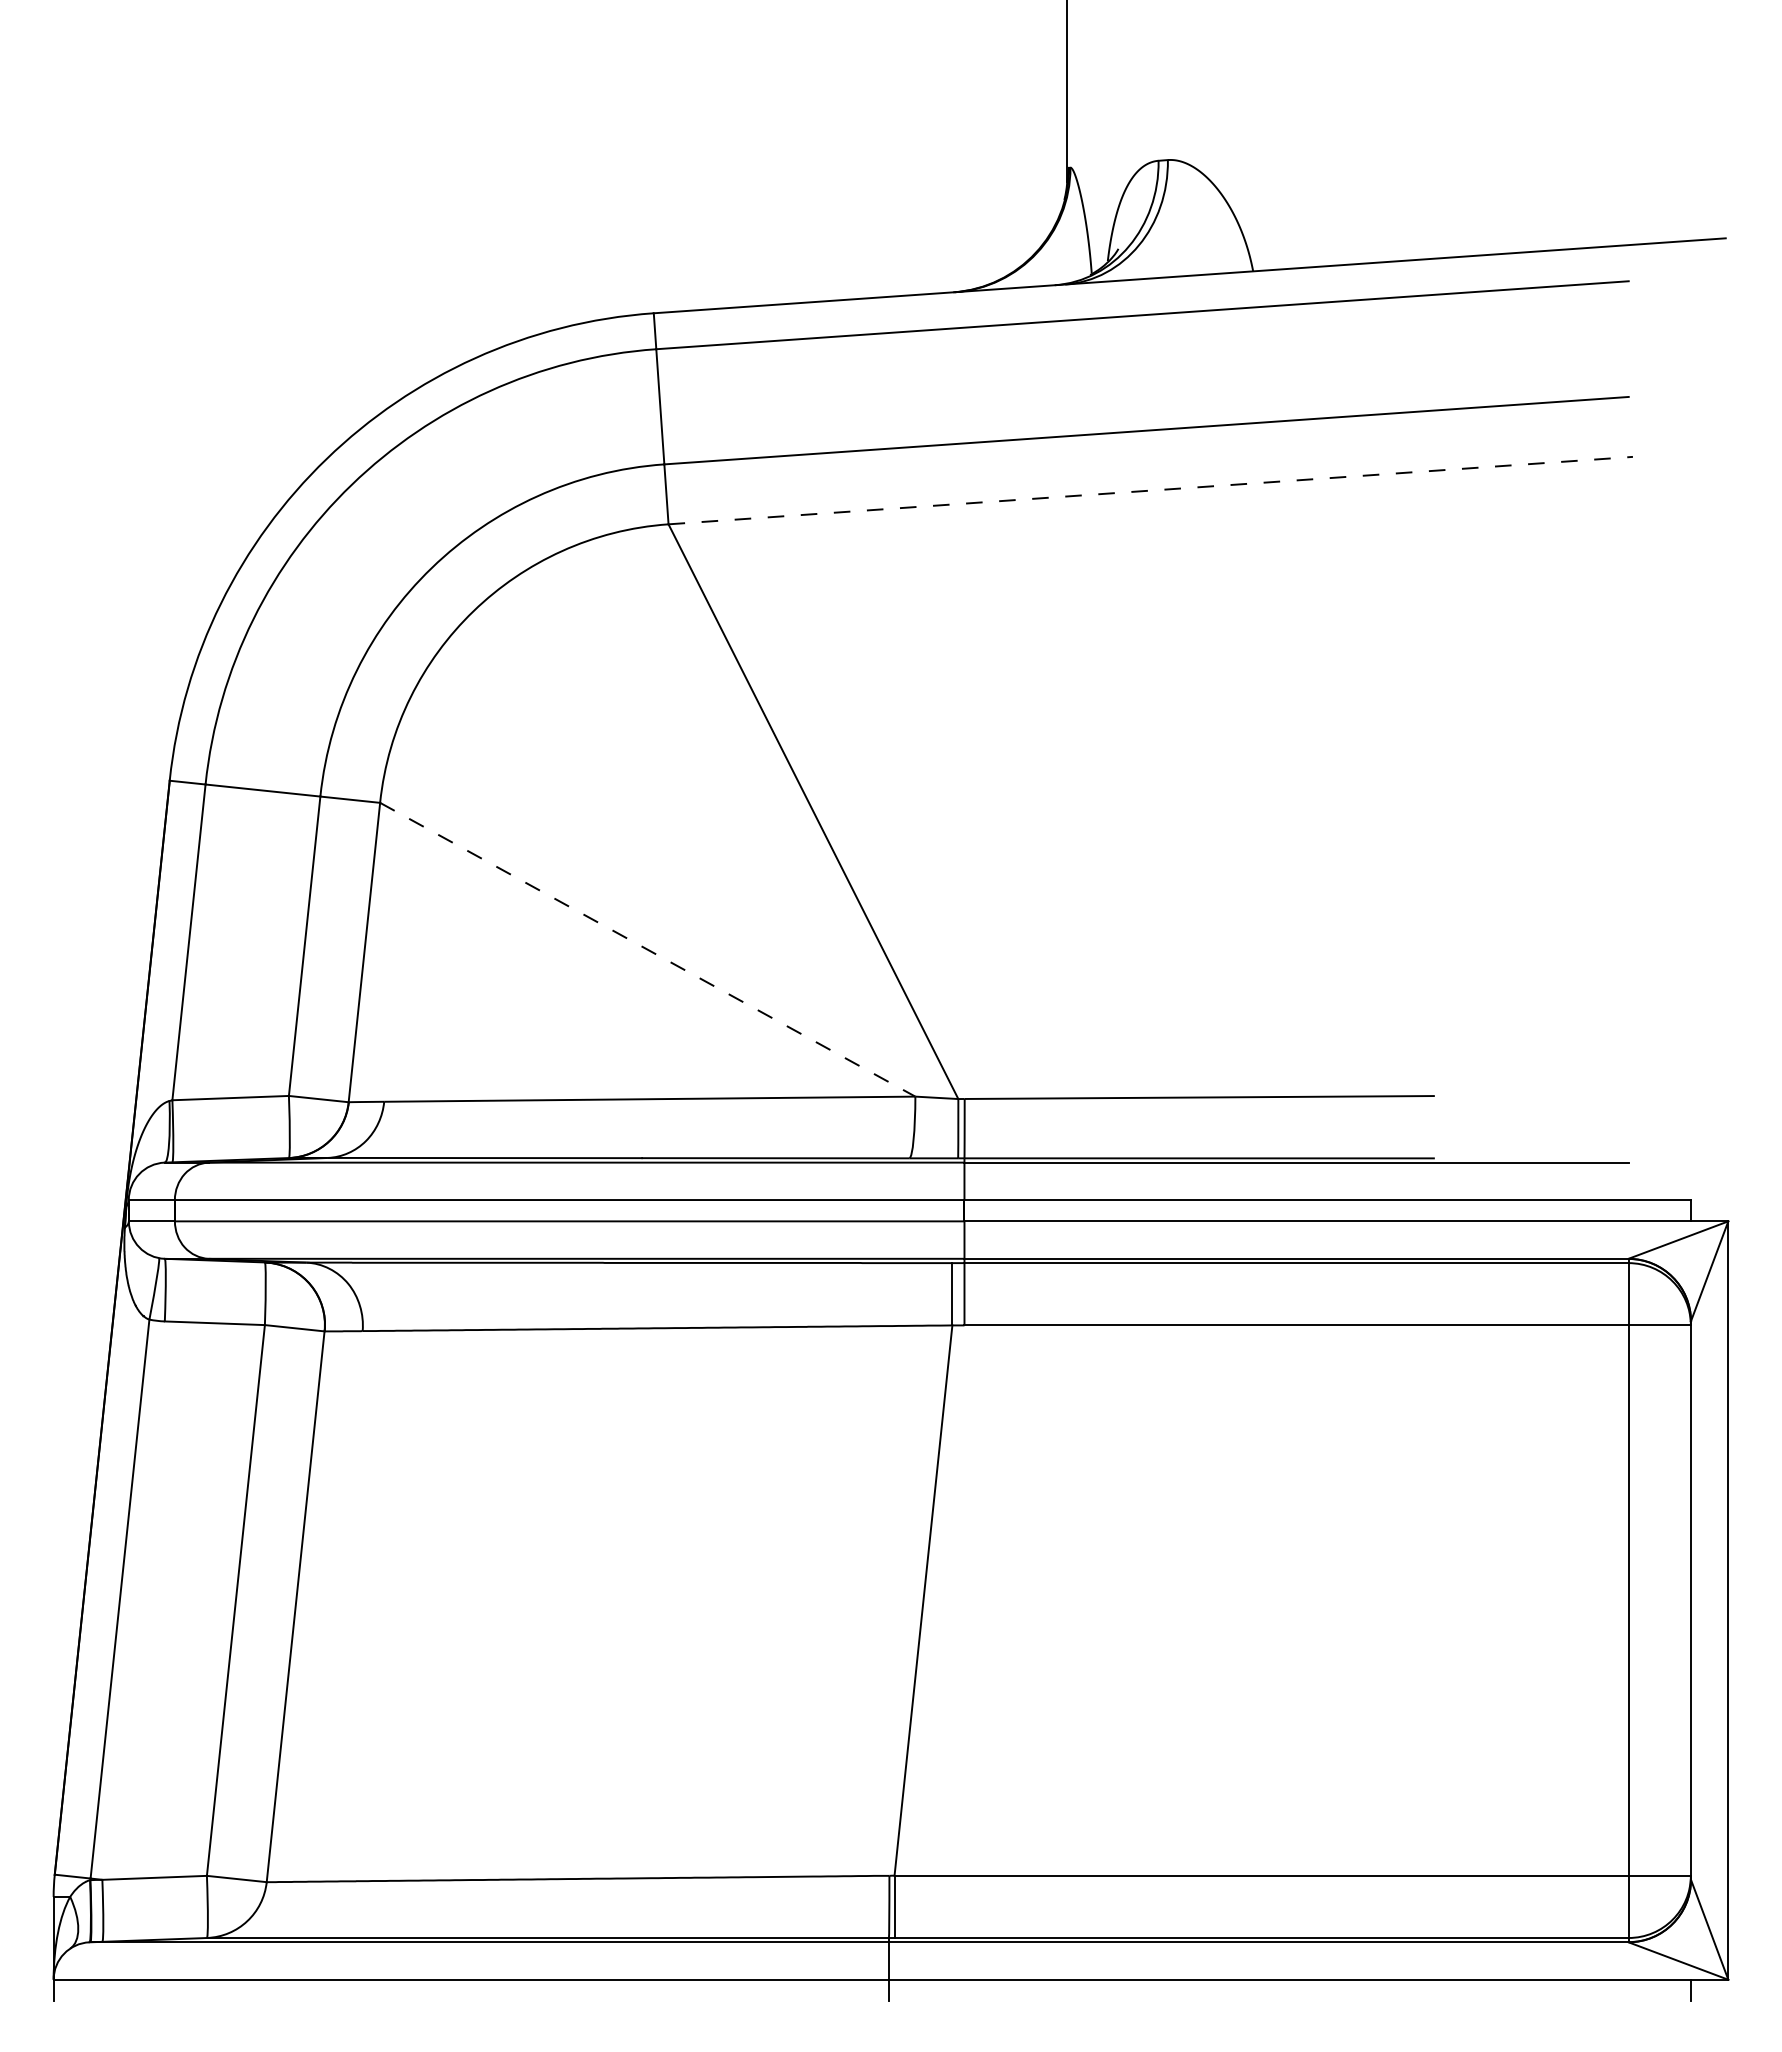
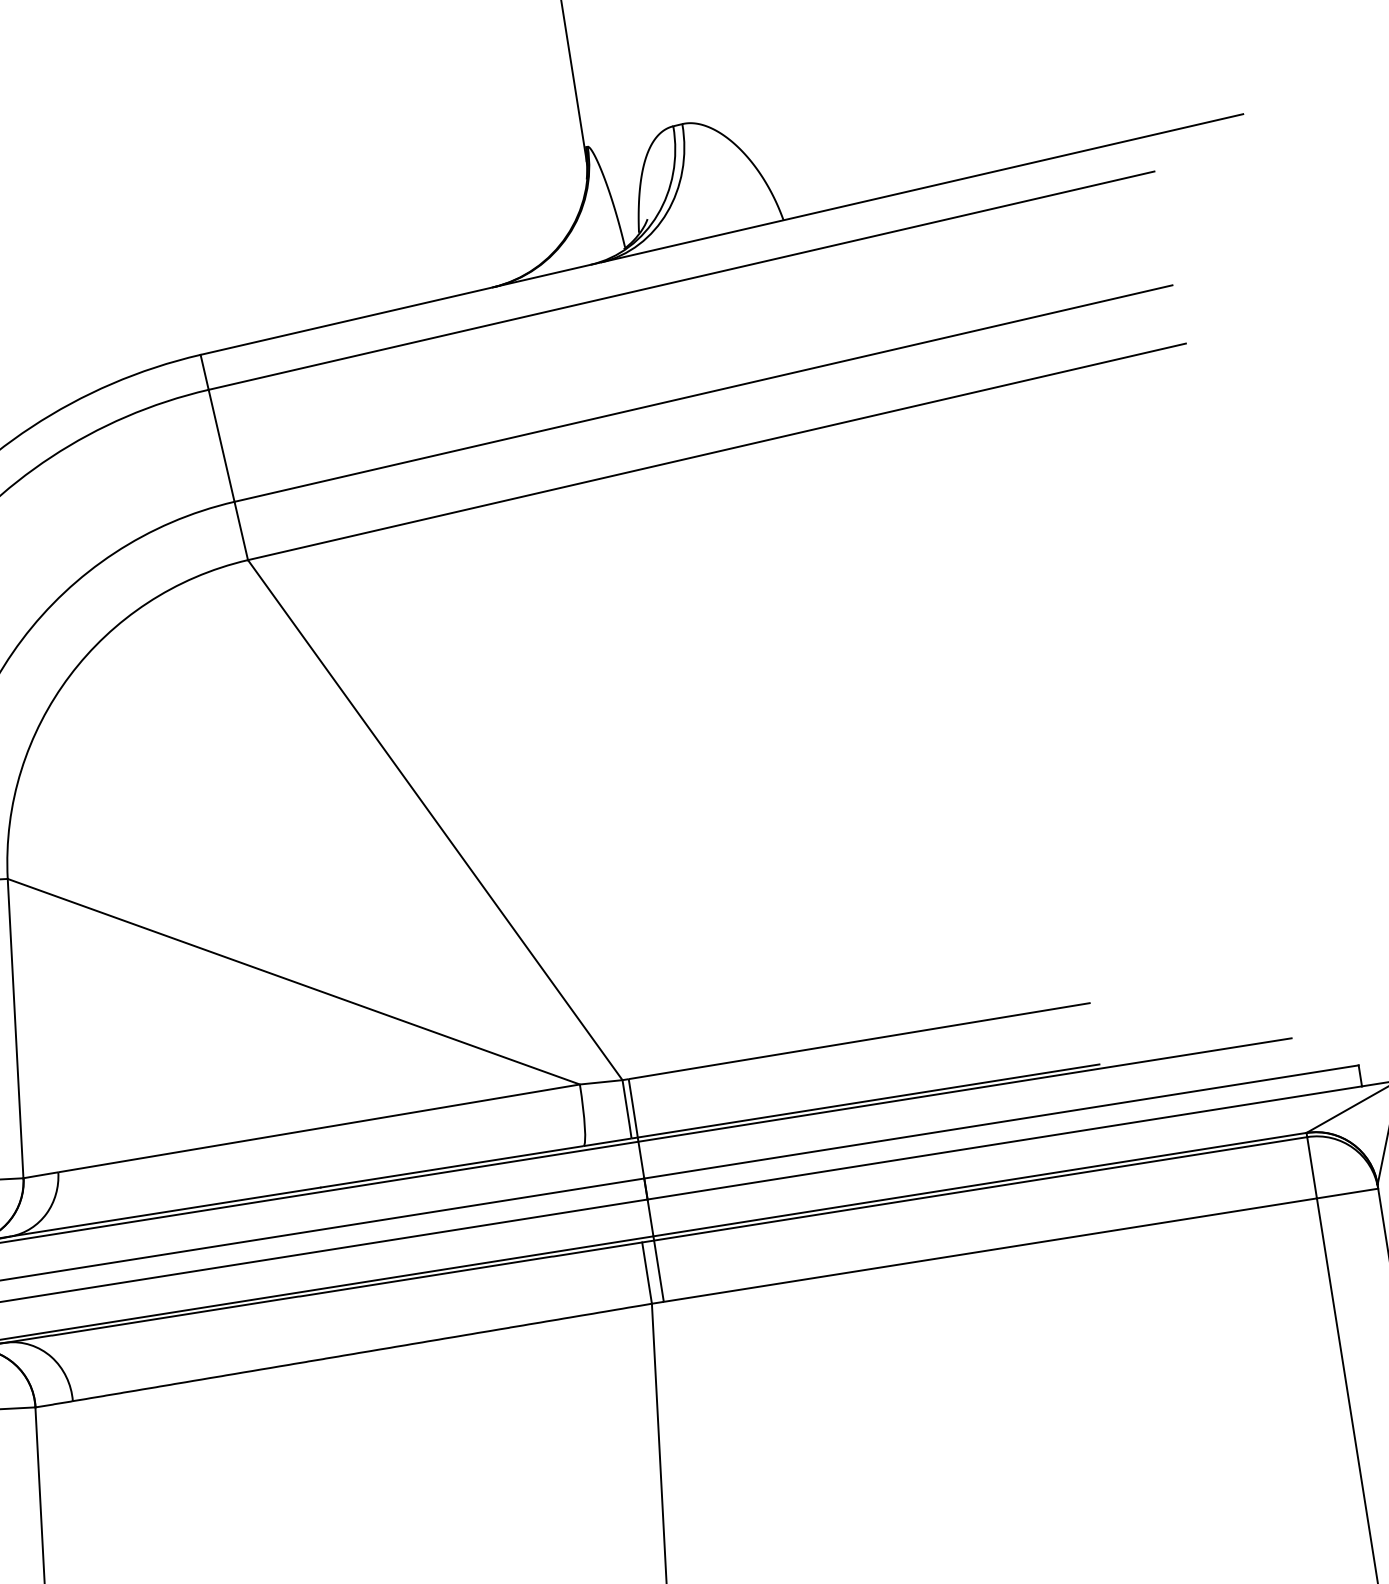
line: (1151, 490) -> (717, 451), dashed -> solid
line: (648, 949) -> (294, 981), dashed -> solid

